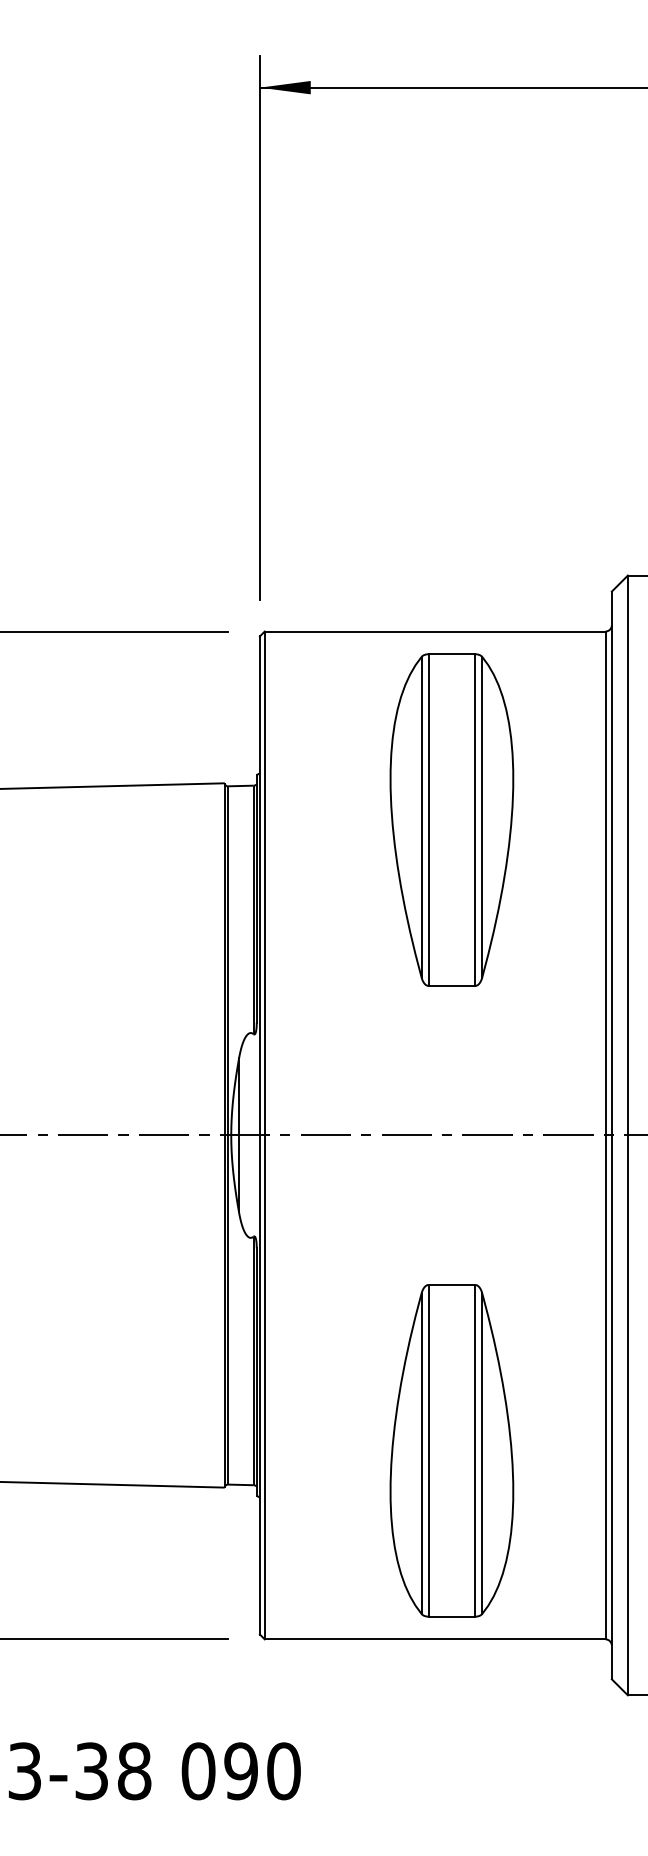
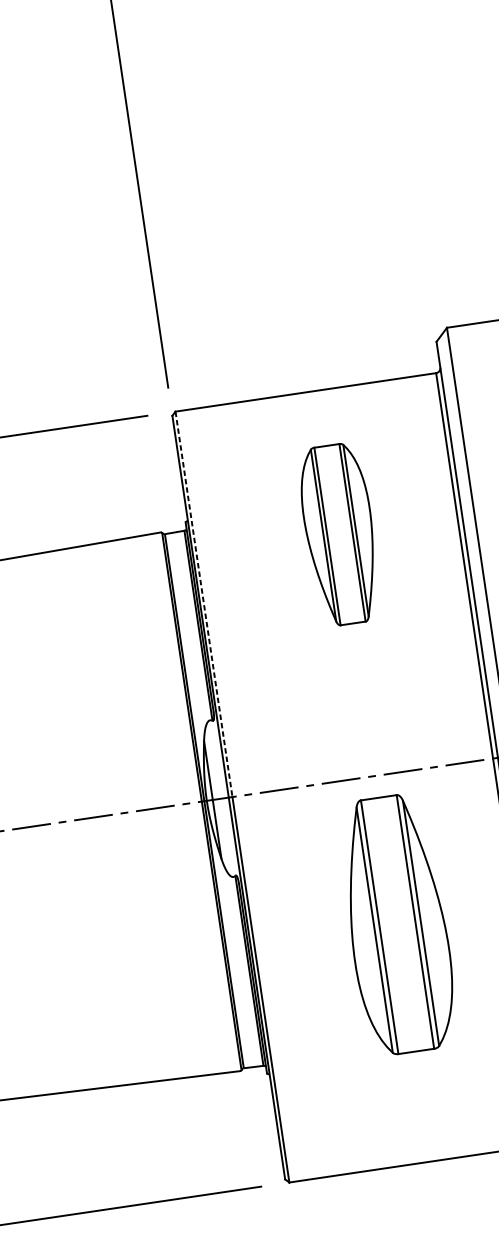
part: (451, 819) -> (339, 534), size x0.7
line: (264, 883) -> (203, 604), solid -> dashed
part: (451, 1450) -> (397, 924), moved

